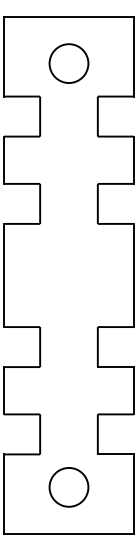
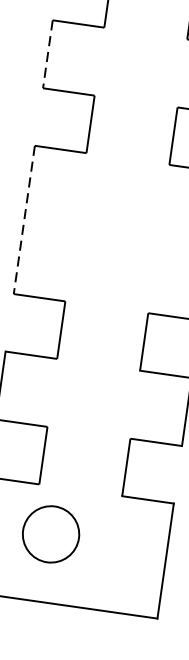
line: (4, 160) -> (48, 54), solid -> dashed
line: (4, 275) -> (24, 219), solid -> dashed
circle: (68, 487) -> (50, 534), moved

